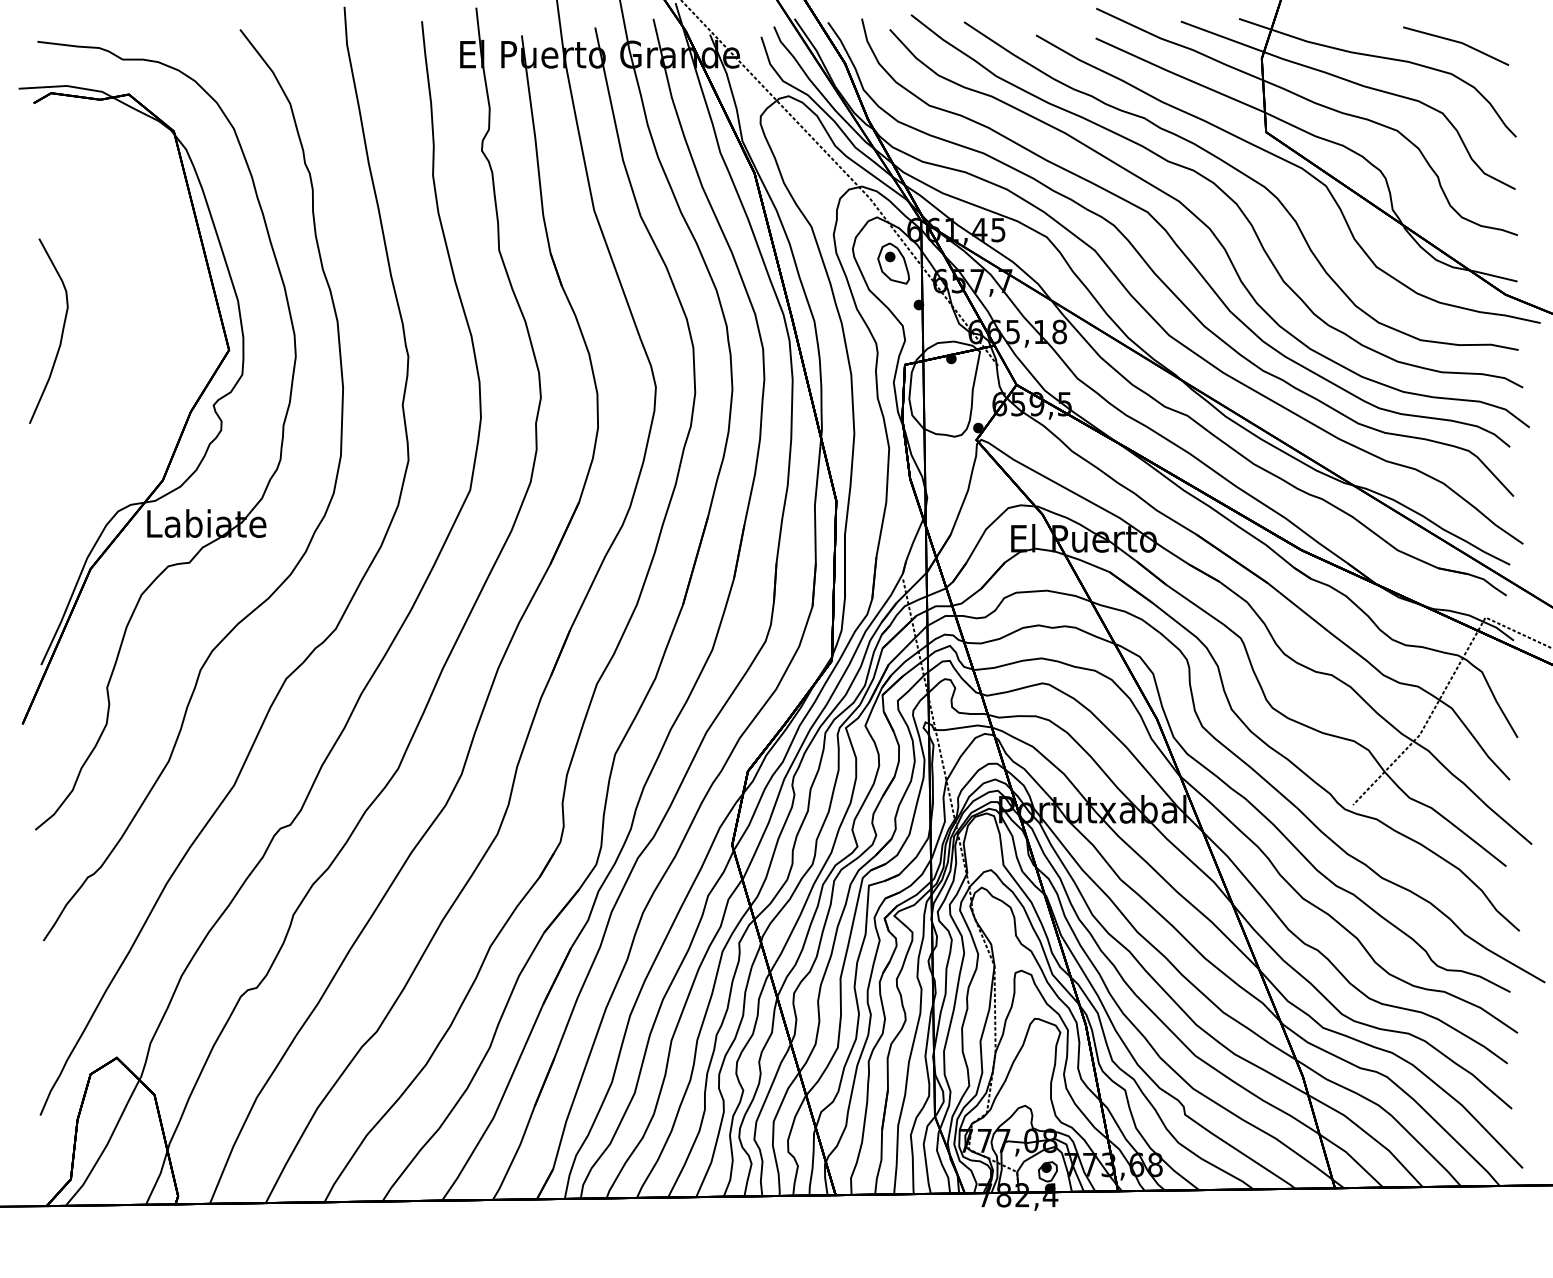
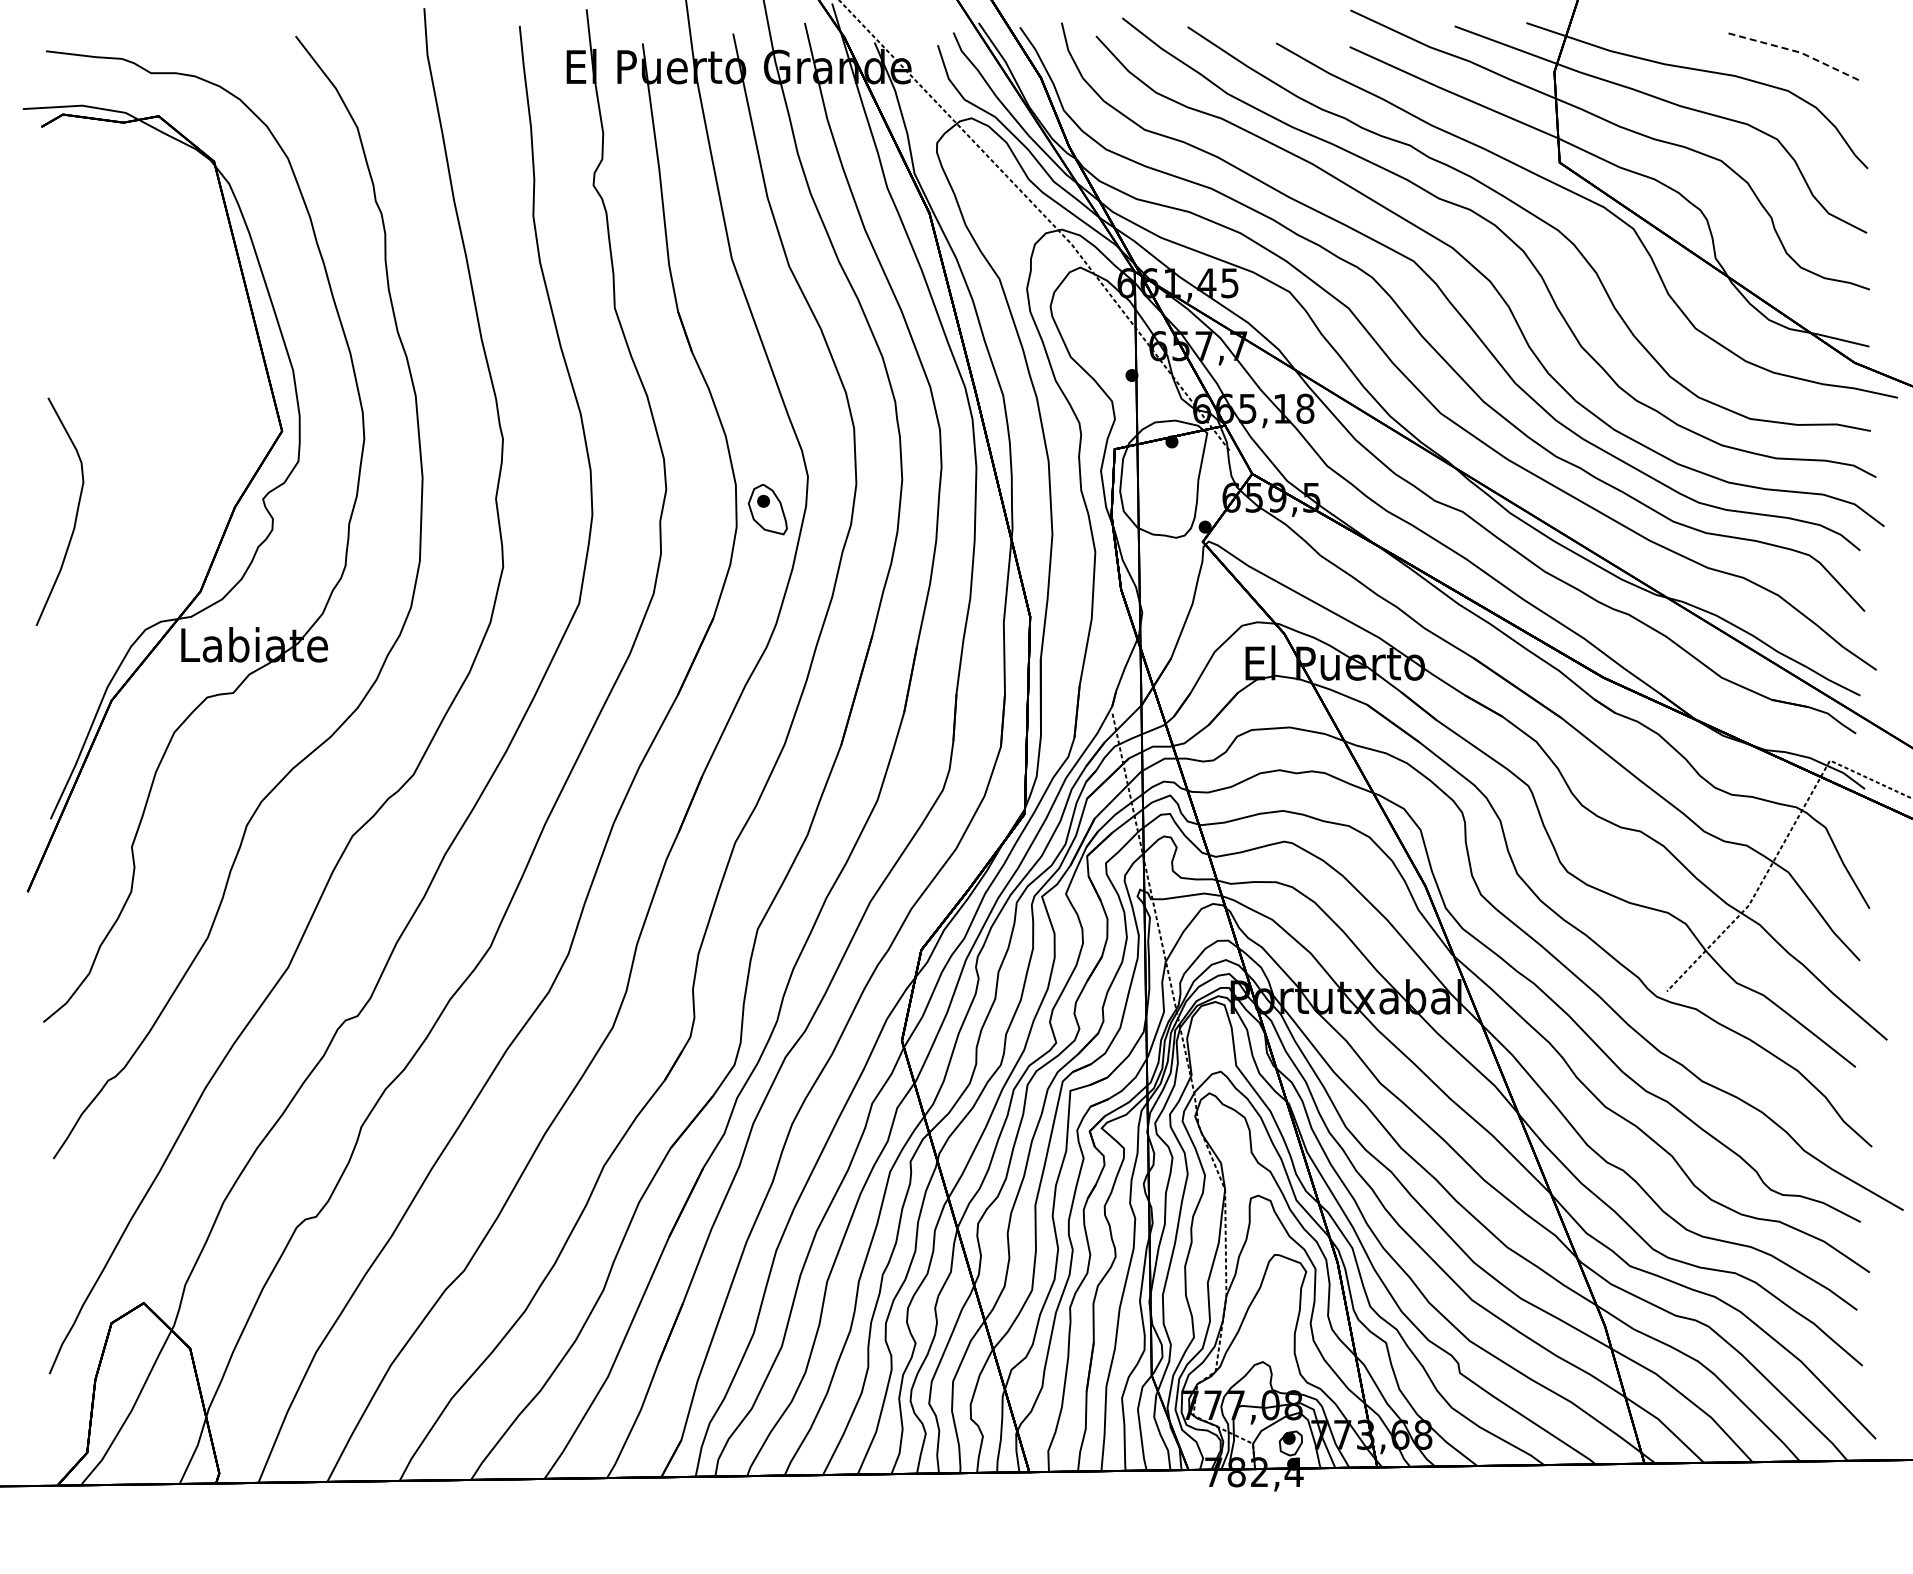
line: (1458, 41) -> (1796, 51), solid -> dashed
part: (893, 263) -> (767, 509), moved
curve: (61, 334) -> (75, 515), moved

